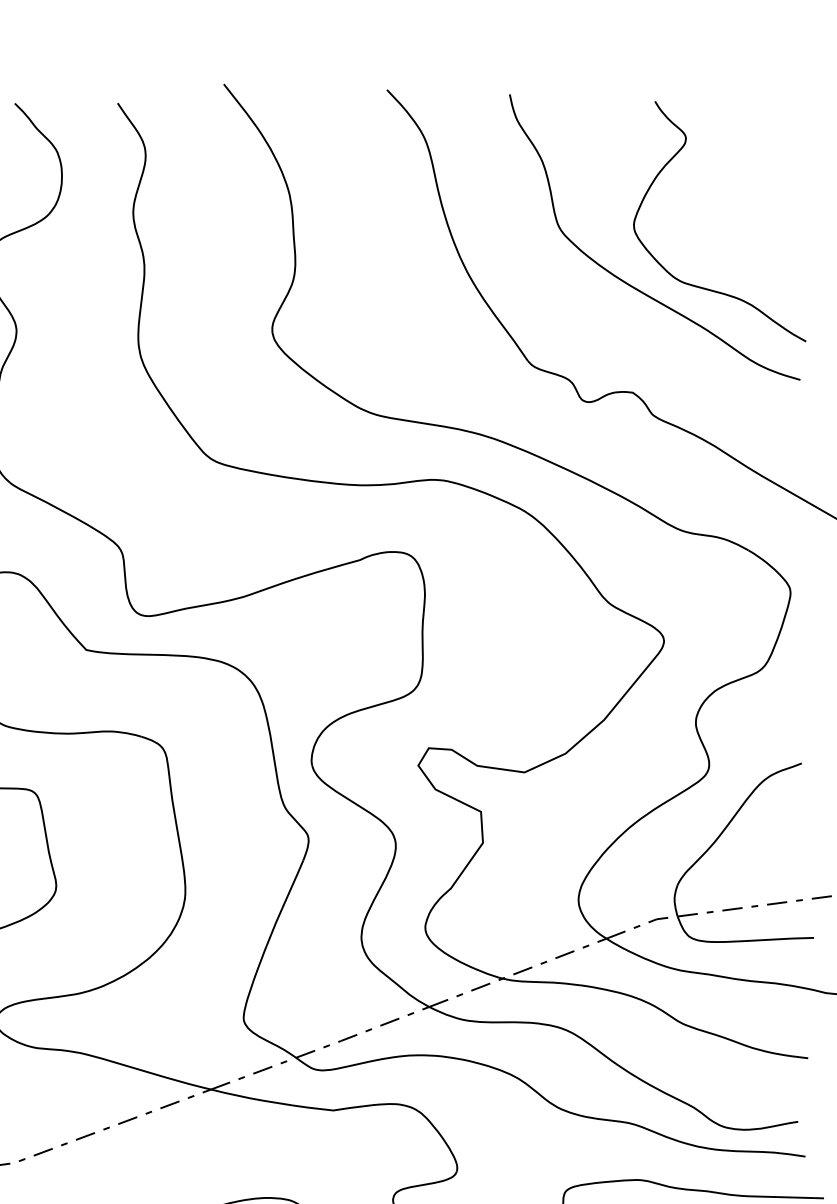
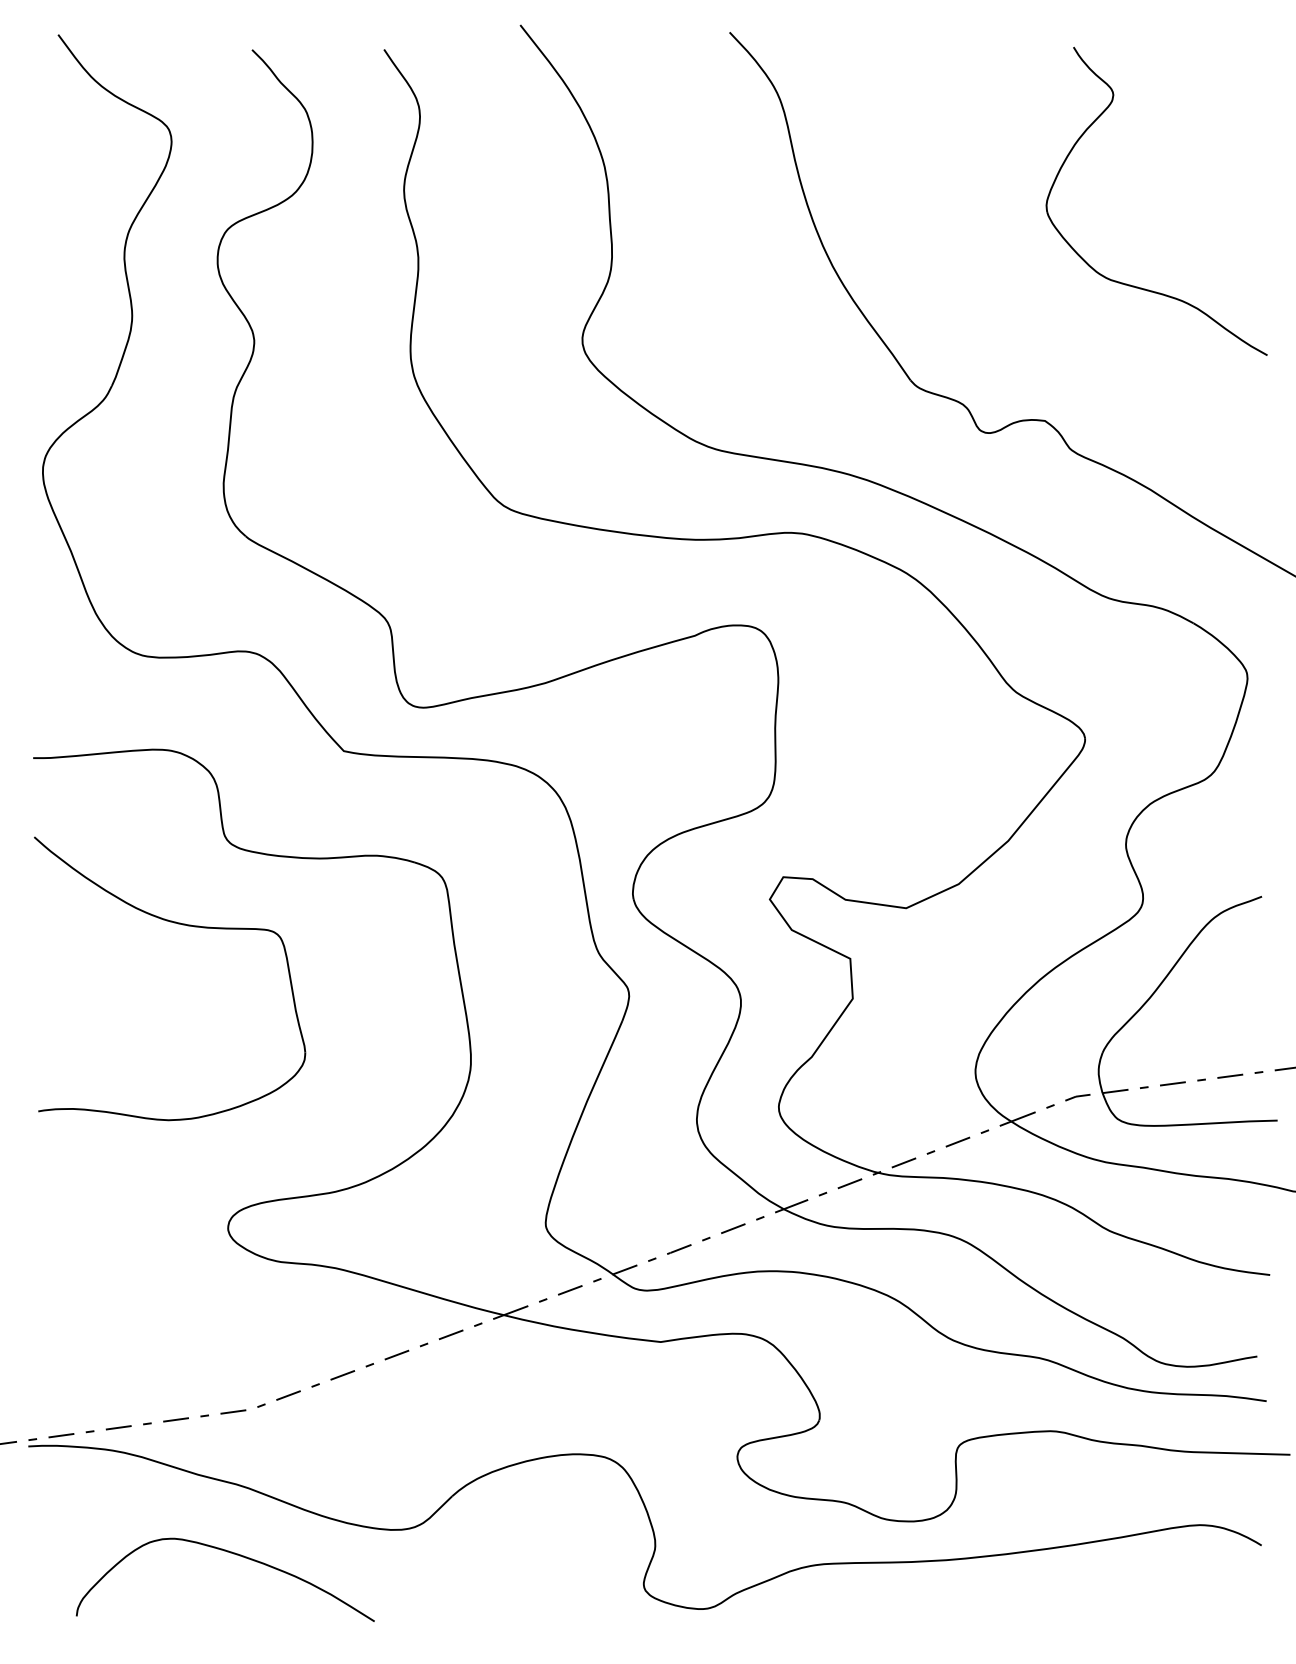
curve: (624, 280) -> (1034, 277), removed

